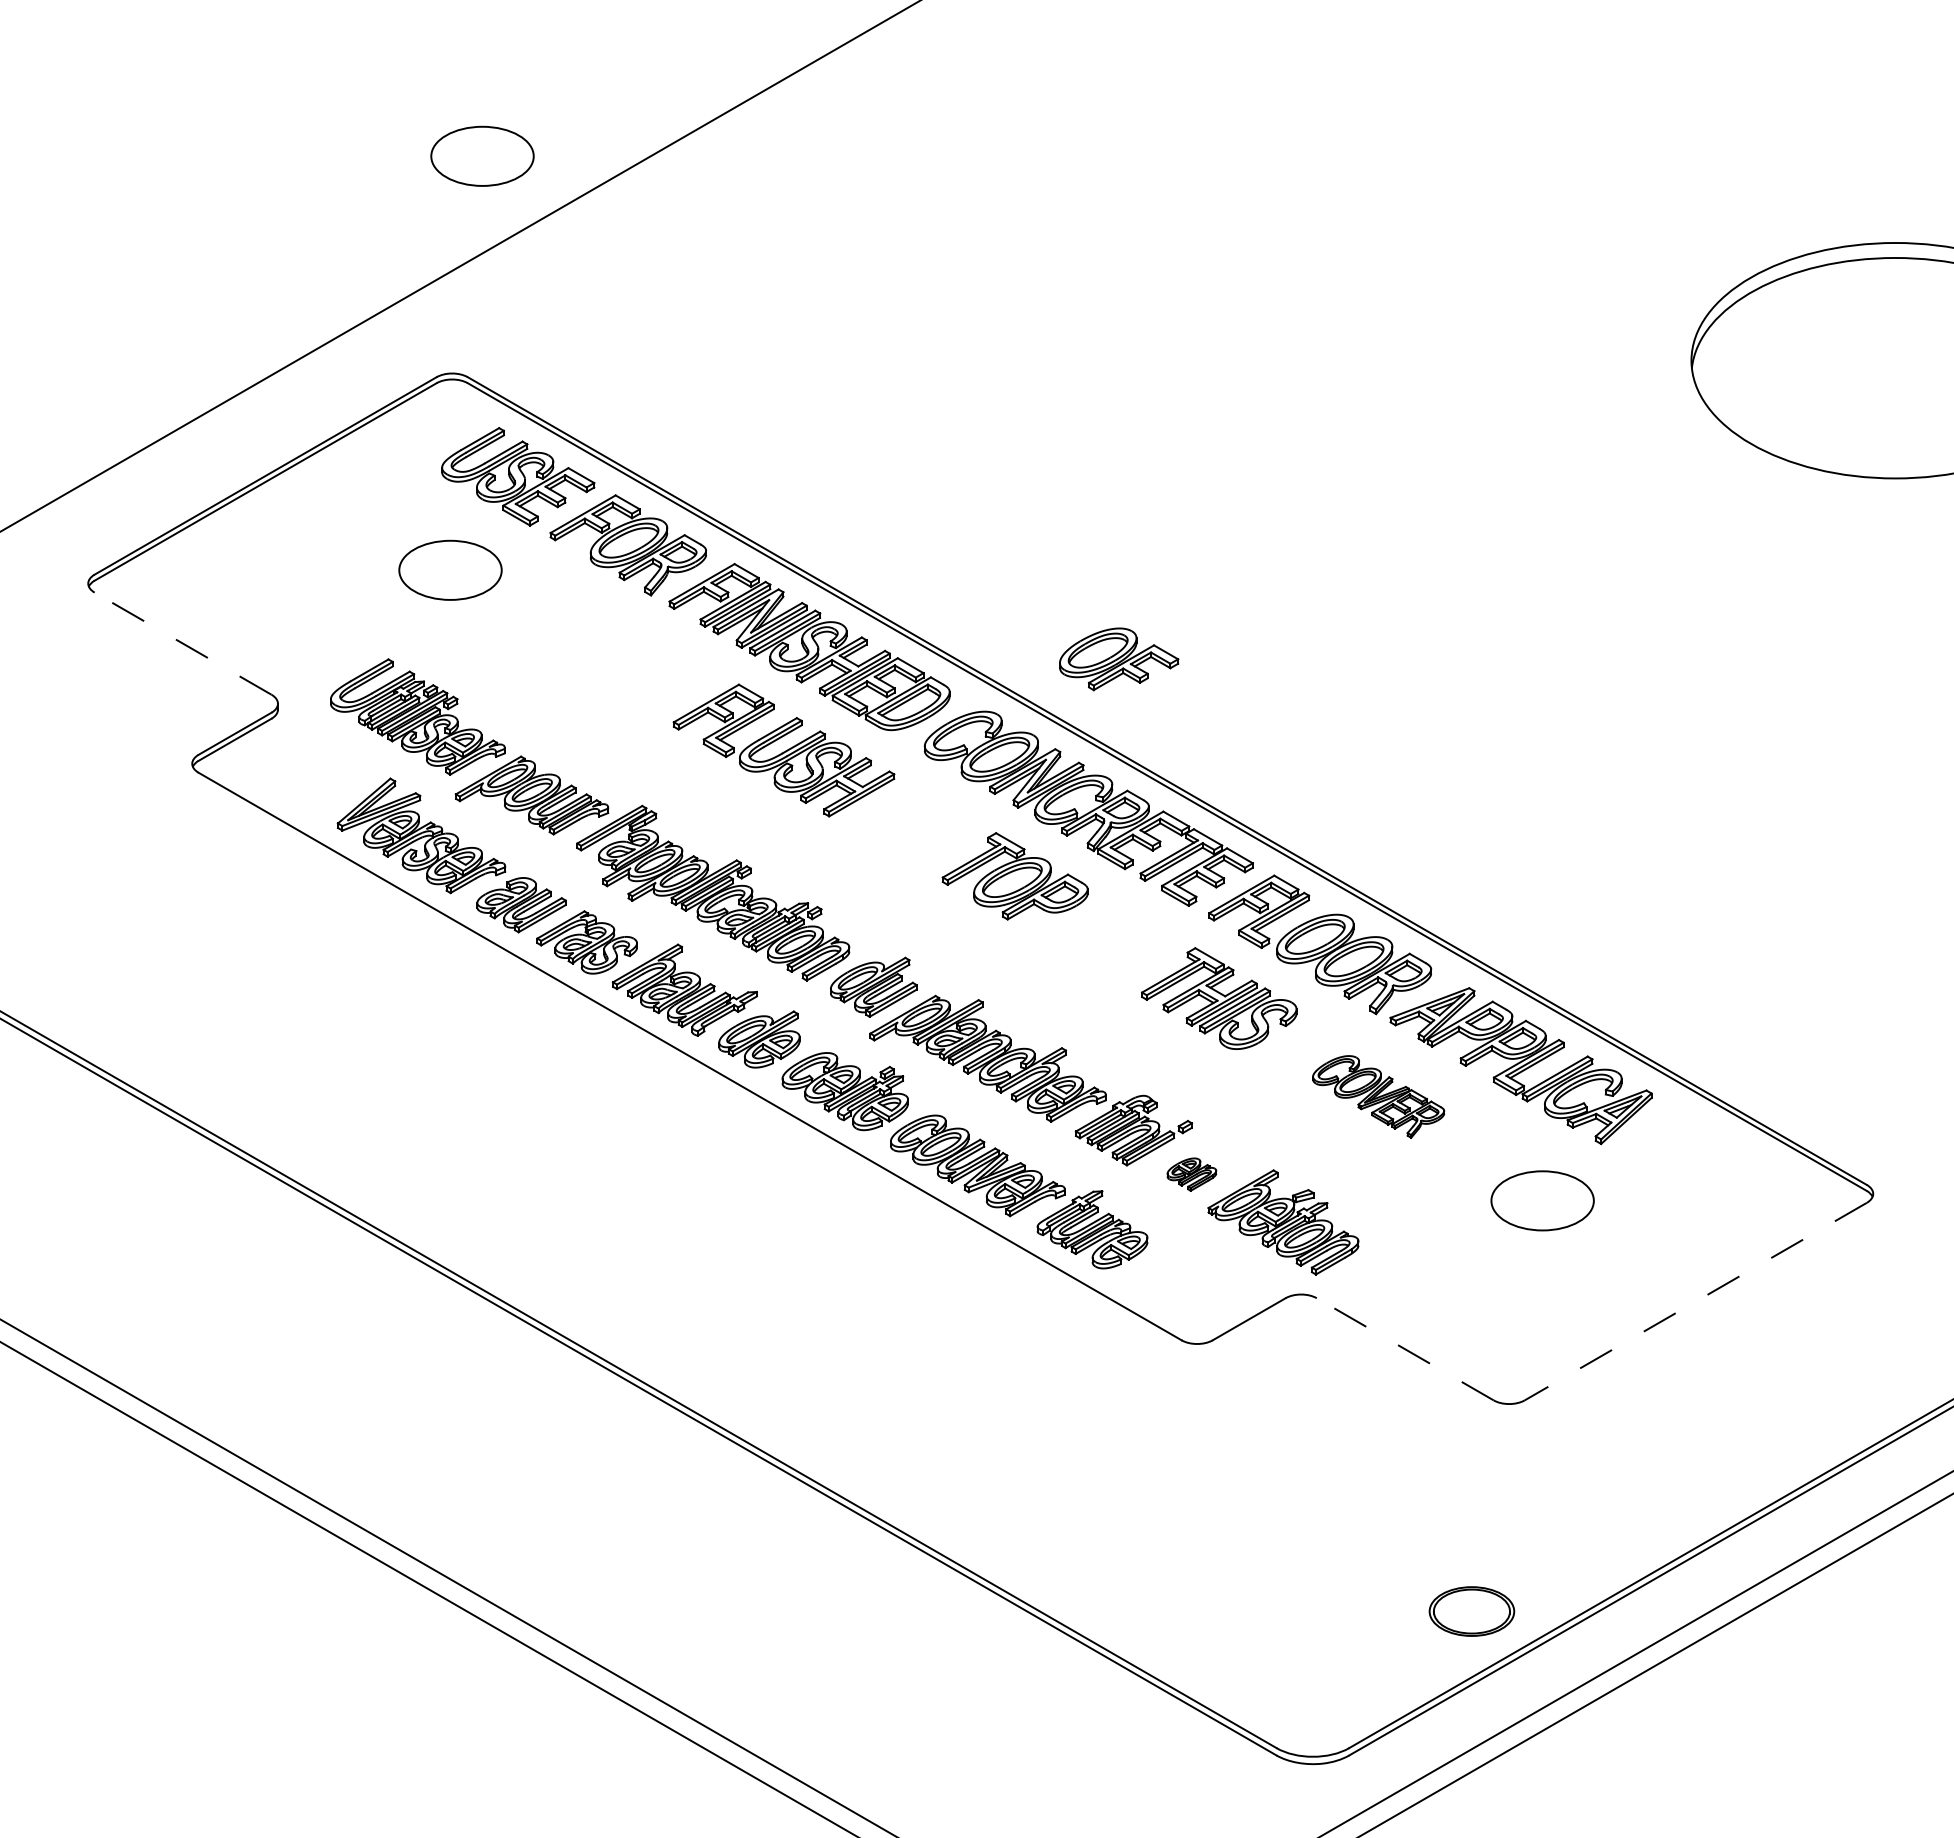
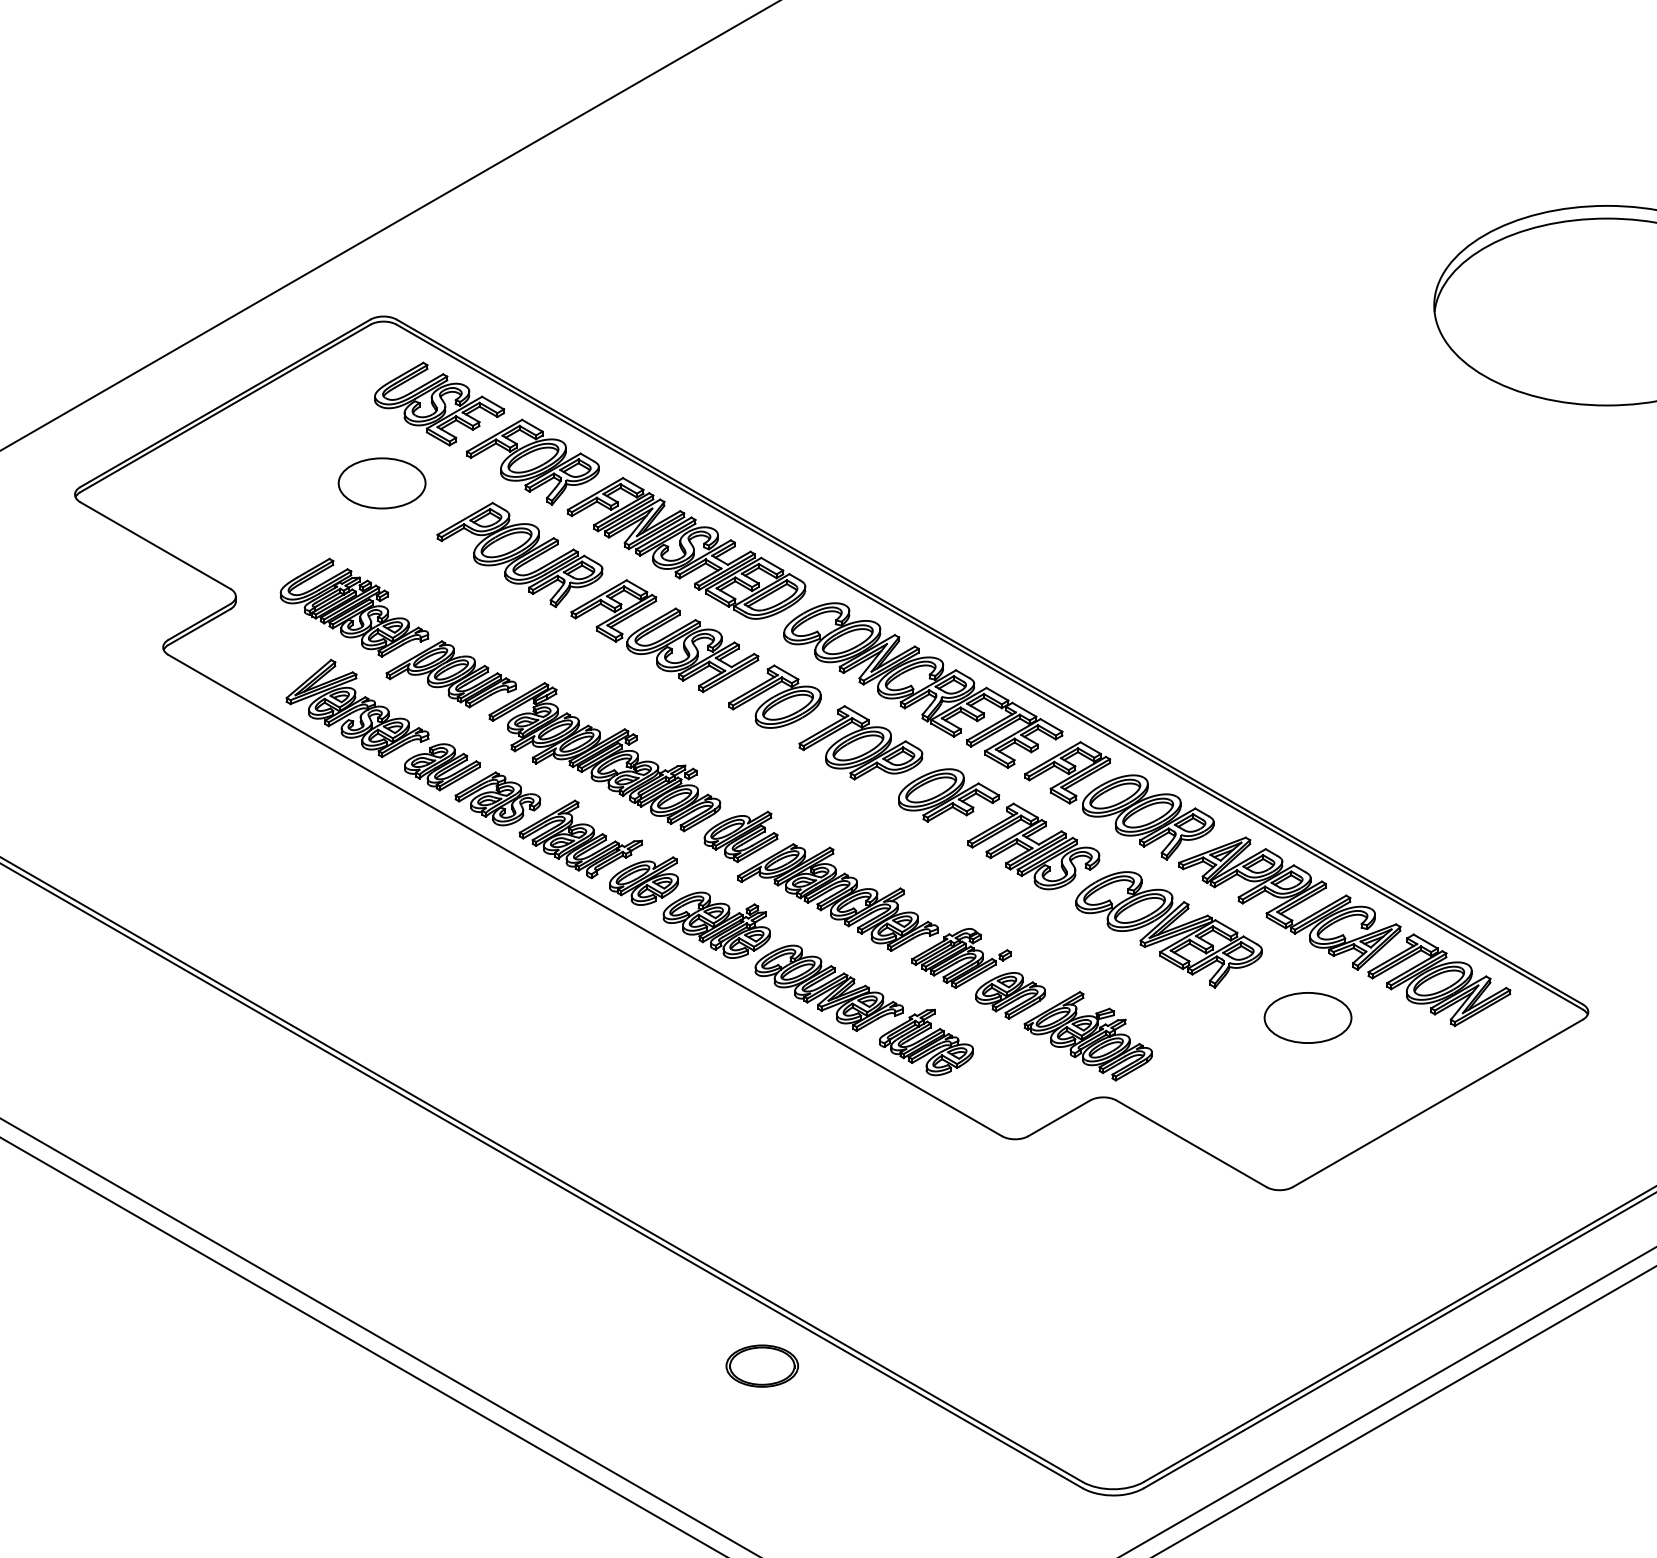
part: (482, 155) -> (409, 131), removed
line: (182, 643) -> (154, 545), dashed -> solid
part: (612, 654) -> (519, 554), added
part: (1119, 659) -> (949, 795), moved
part: (913, 821) -> (774, 696), added
part: (1378, 1096) -> (1168, 929), size x1.67
part: (1697, 1156) -> (1439, 980), added
part: (1191, 1174) -> (1010, 995), size x1.67
line: (1695, 1301) -> (1437, 1103), dashed -> solid
line: (1404, 1349) -> (1190, 1143), dashed -> solid
part: (1471, 1611) -> (761, 1366), moved

